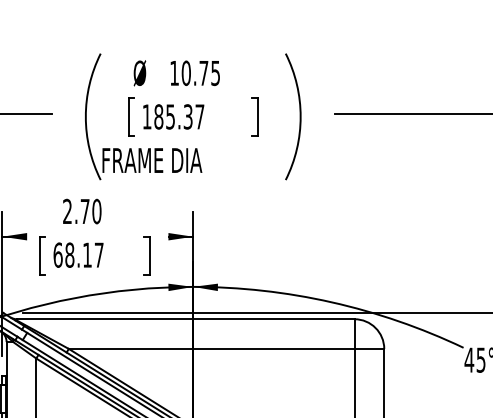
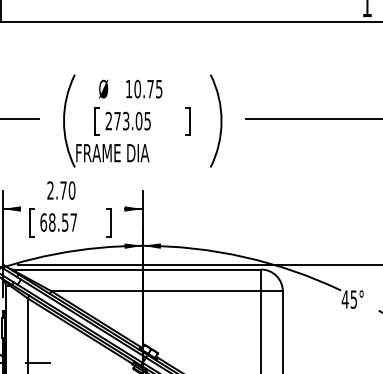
text: (172, 116) -> (127, 120), 185.37 -> 273.05
text: (87, 255) -> (65, 222), 68.17 -> 68.57

